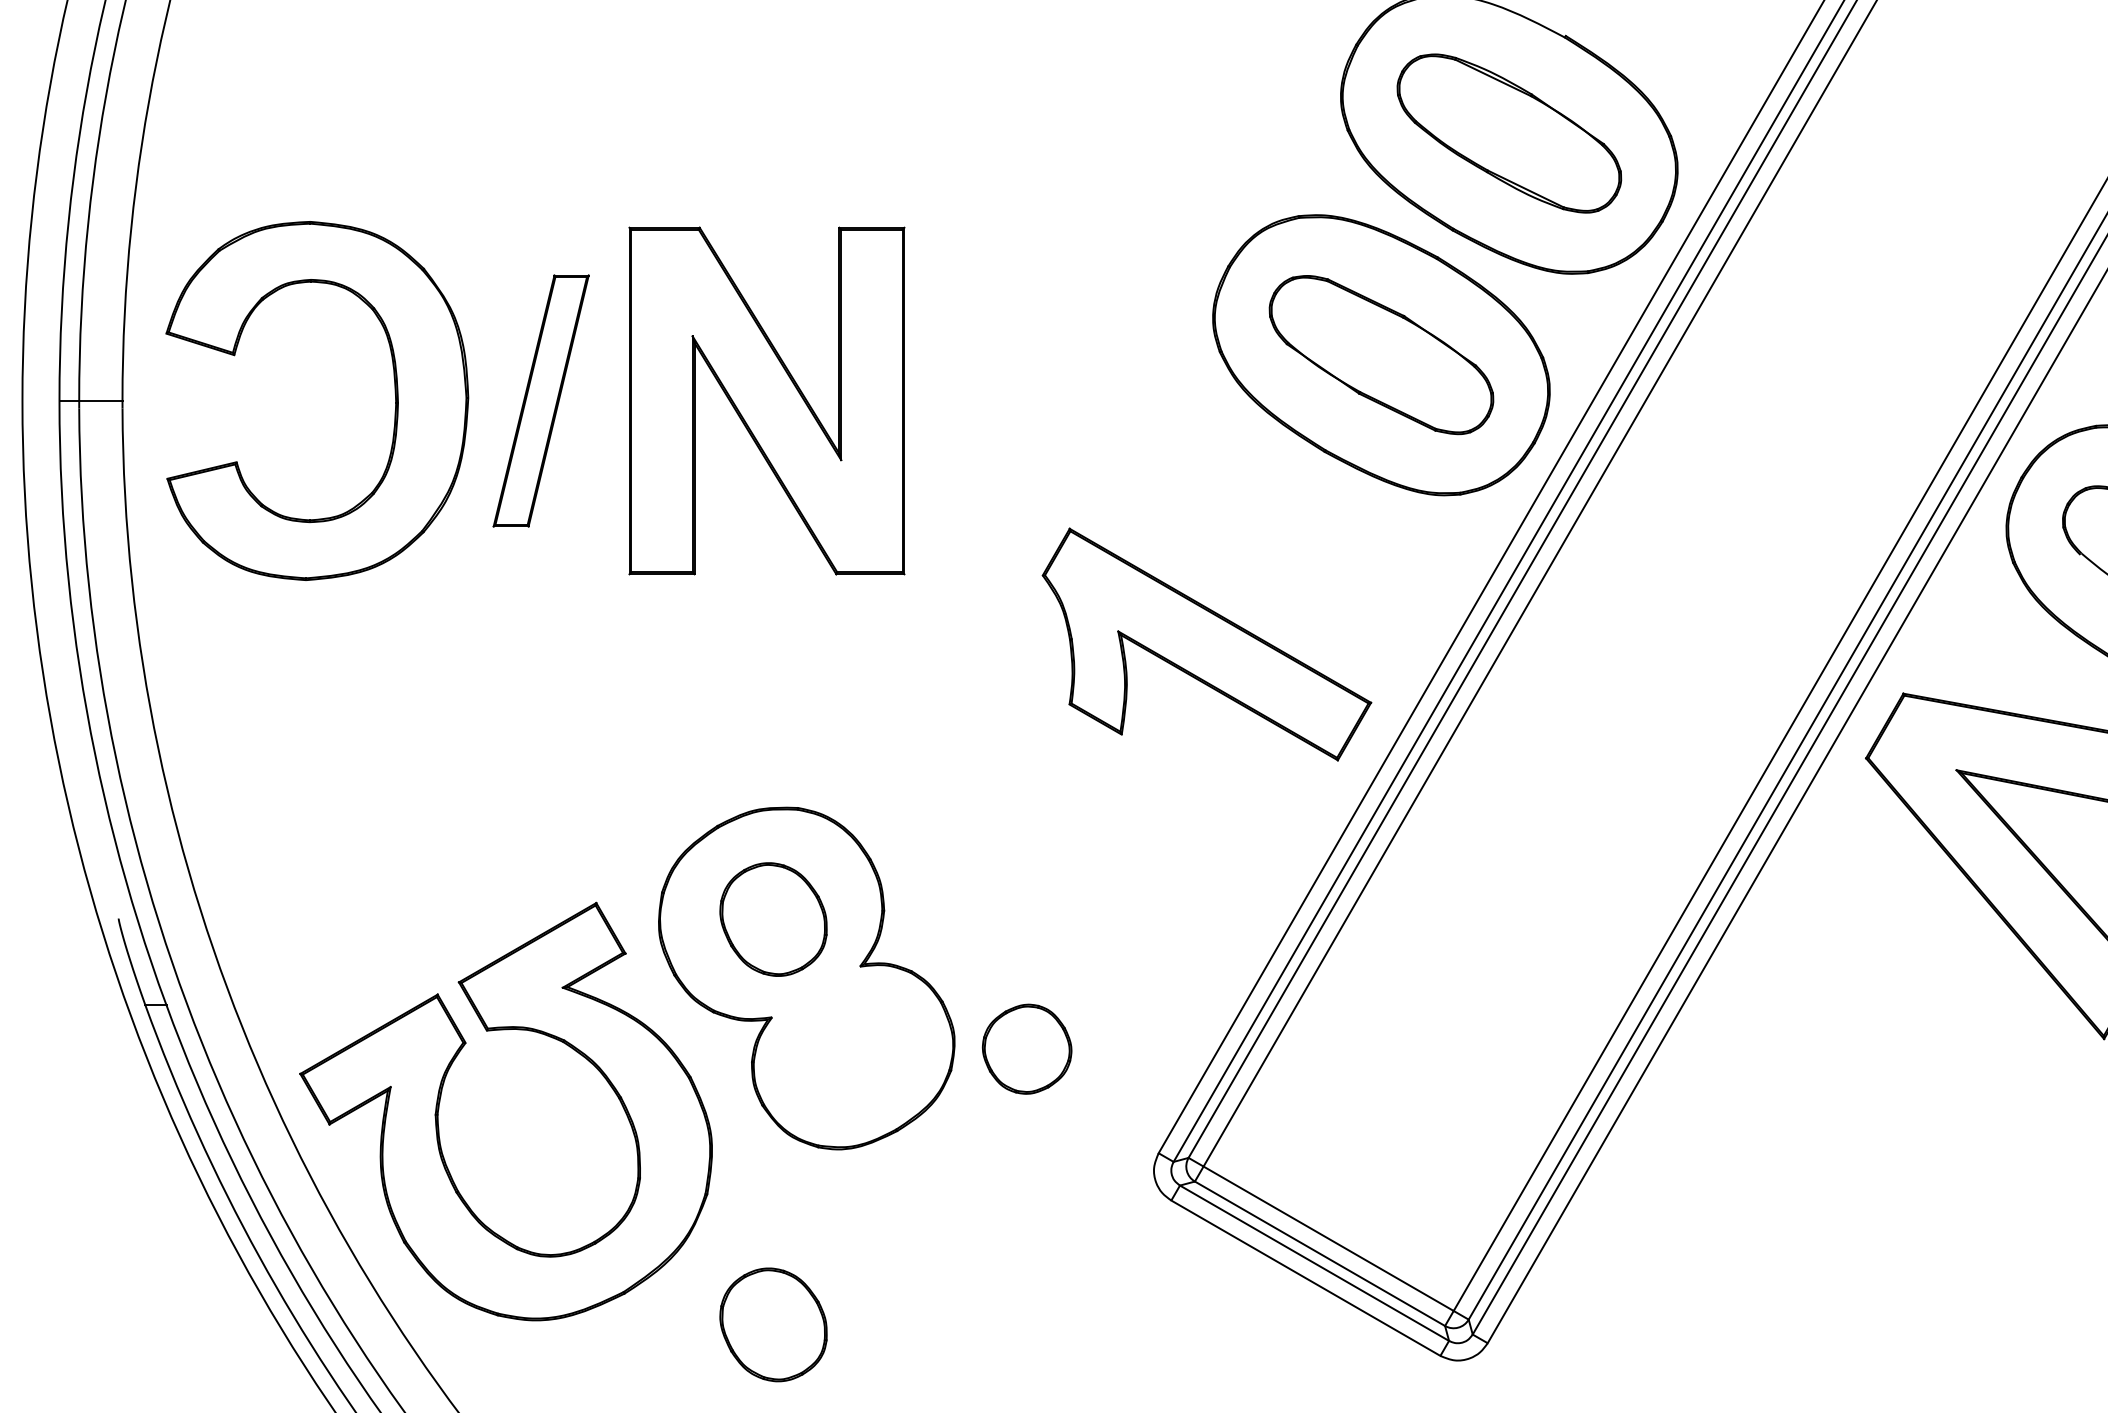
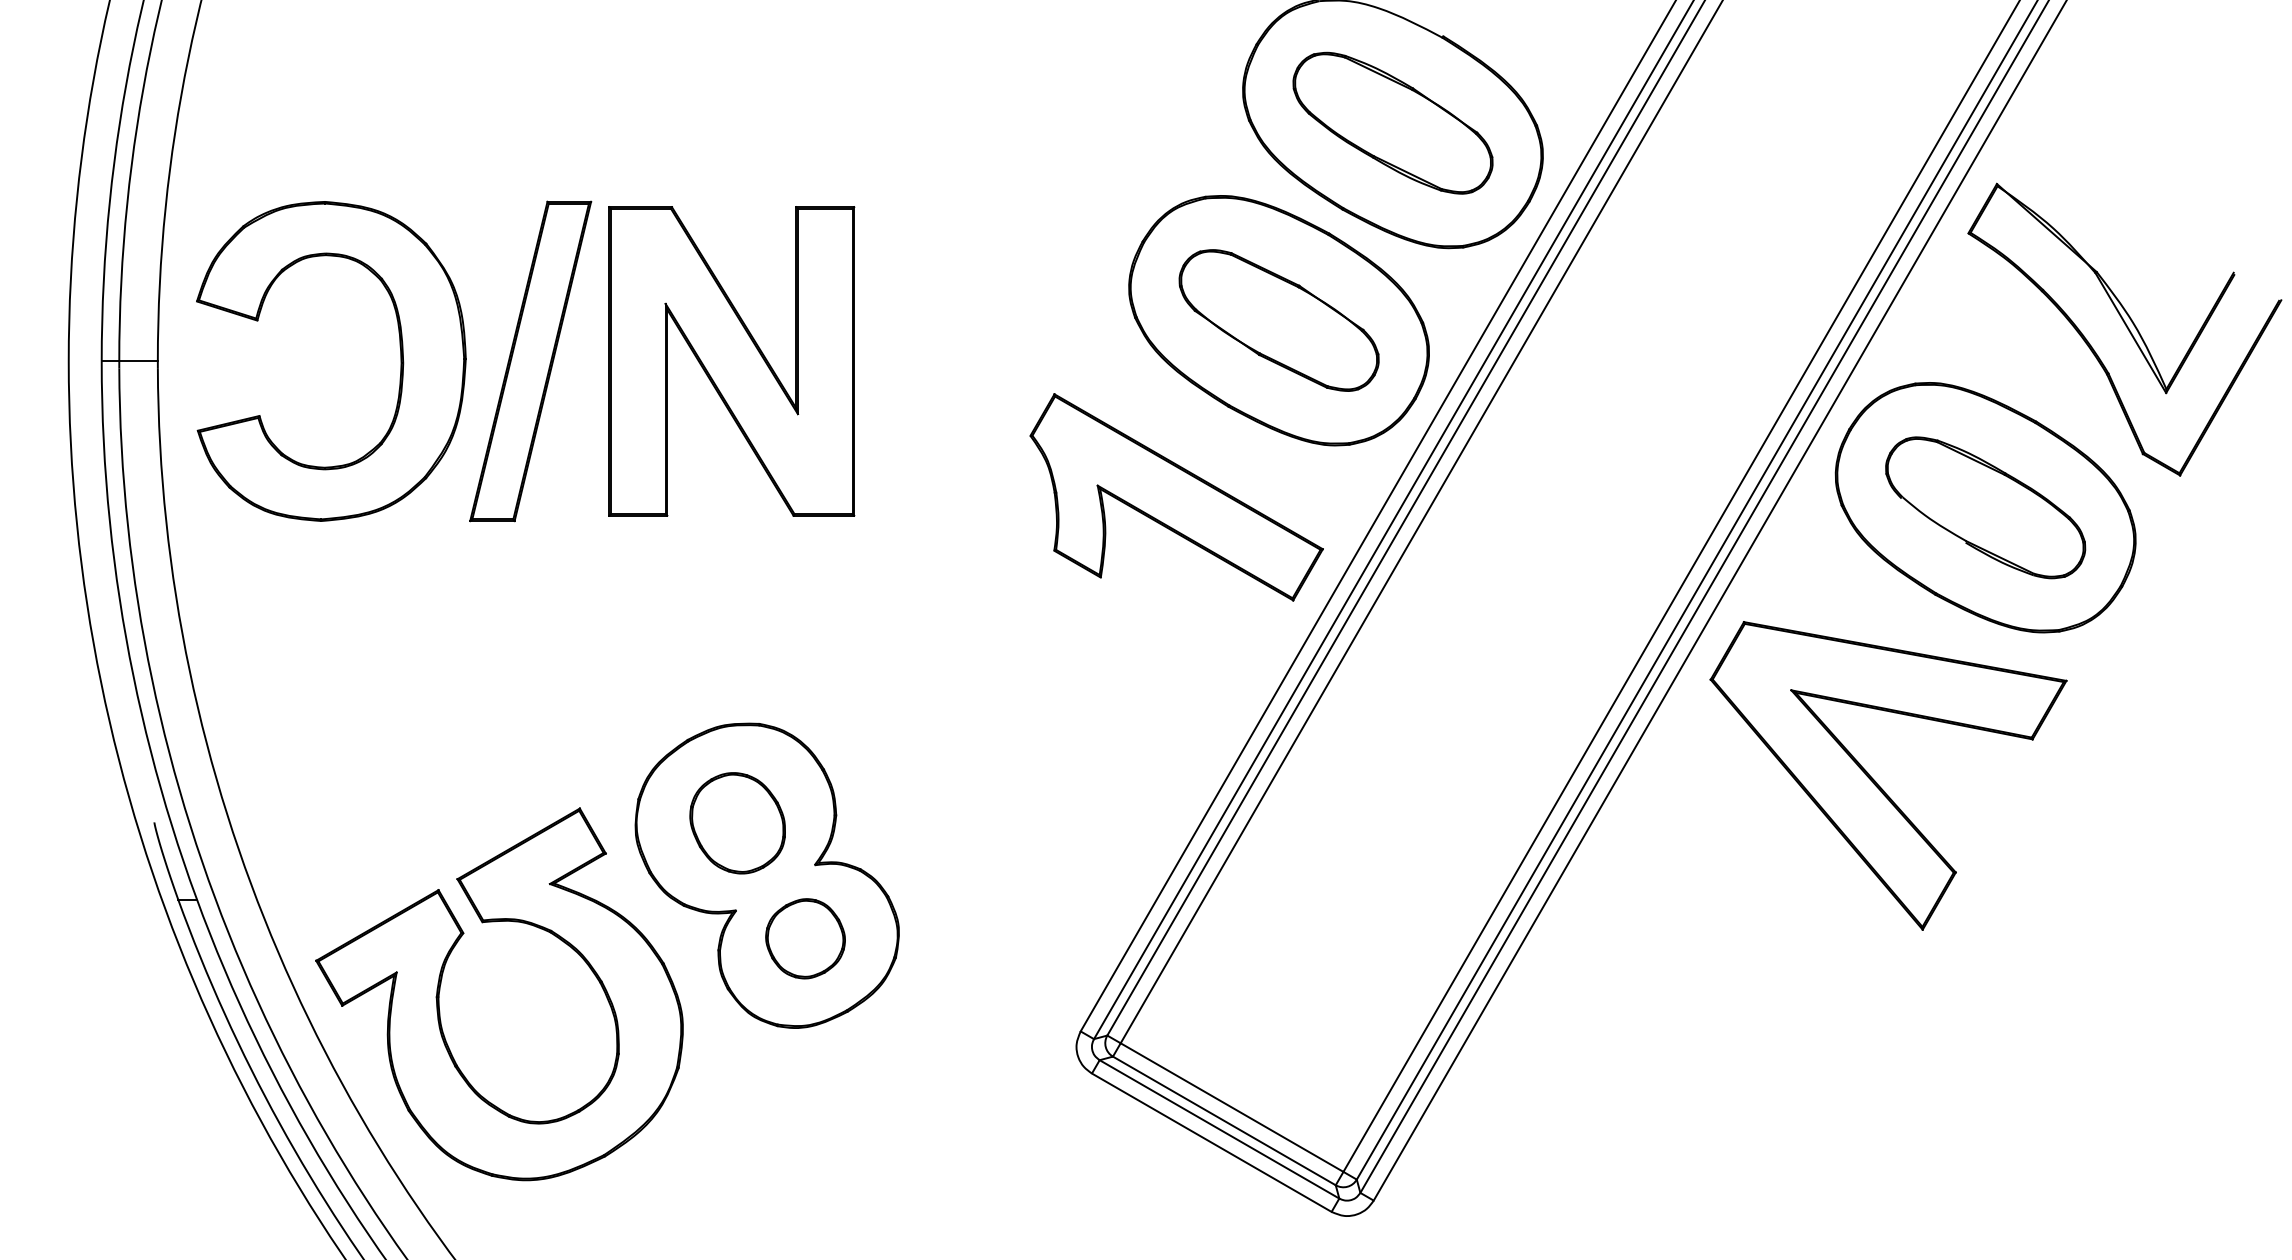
part: (540, 401) -> (530, 361), size x1.43
part: (1206, 644) -> (1176, 497), moved
part: (1027, 1048) -> (805, 938), moved
part: (773, 1325) -> (737, 1184), removed

